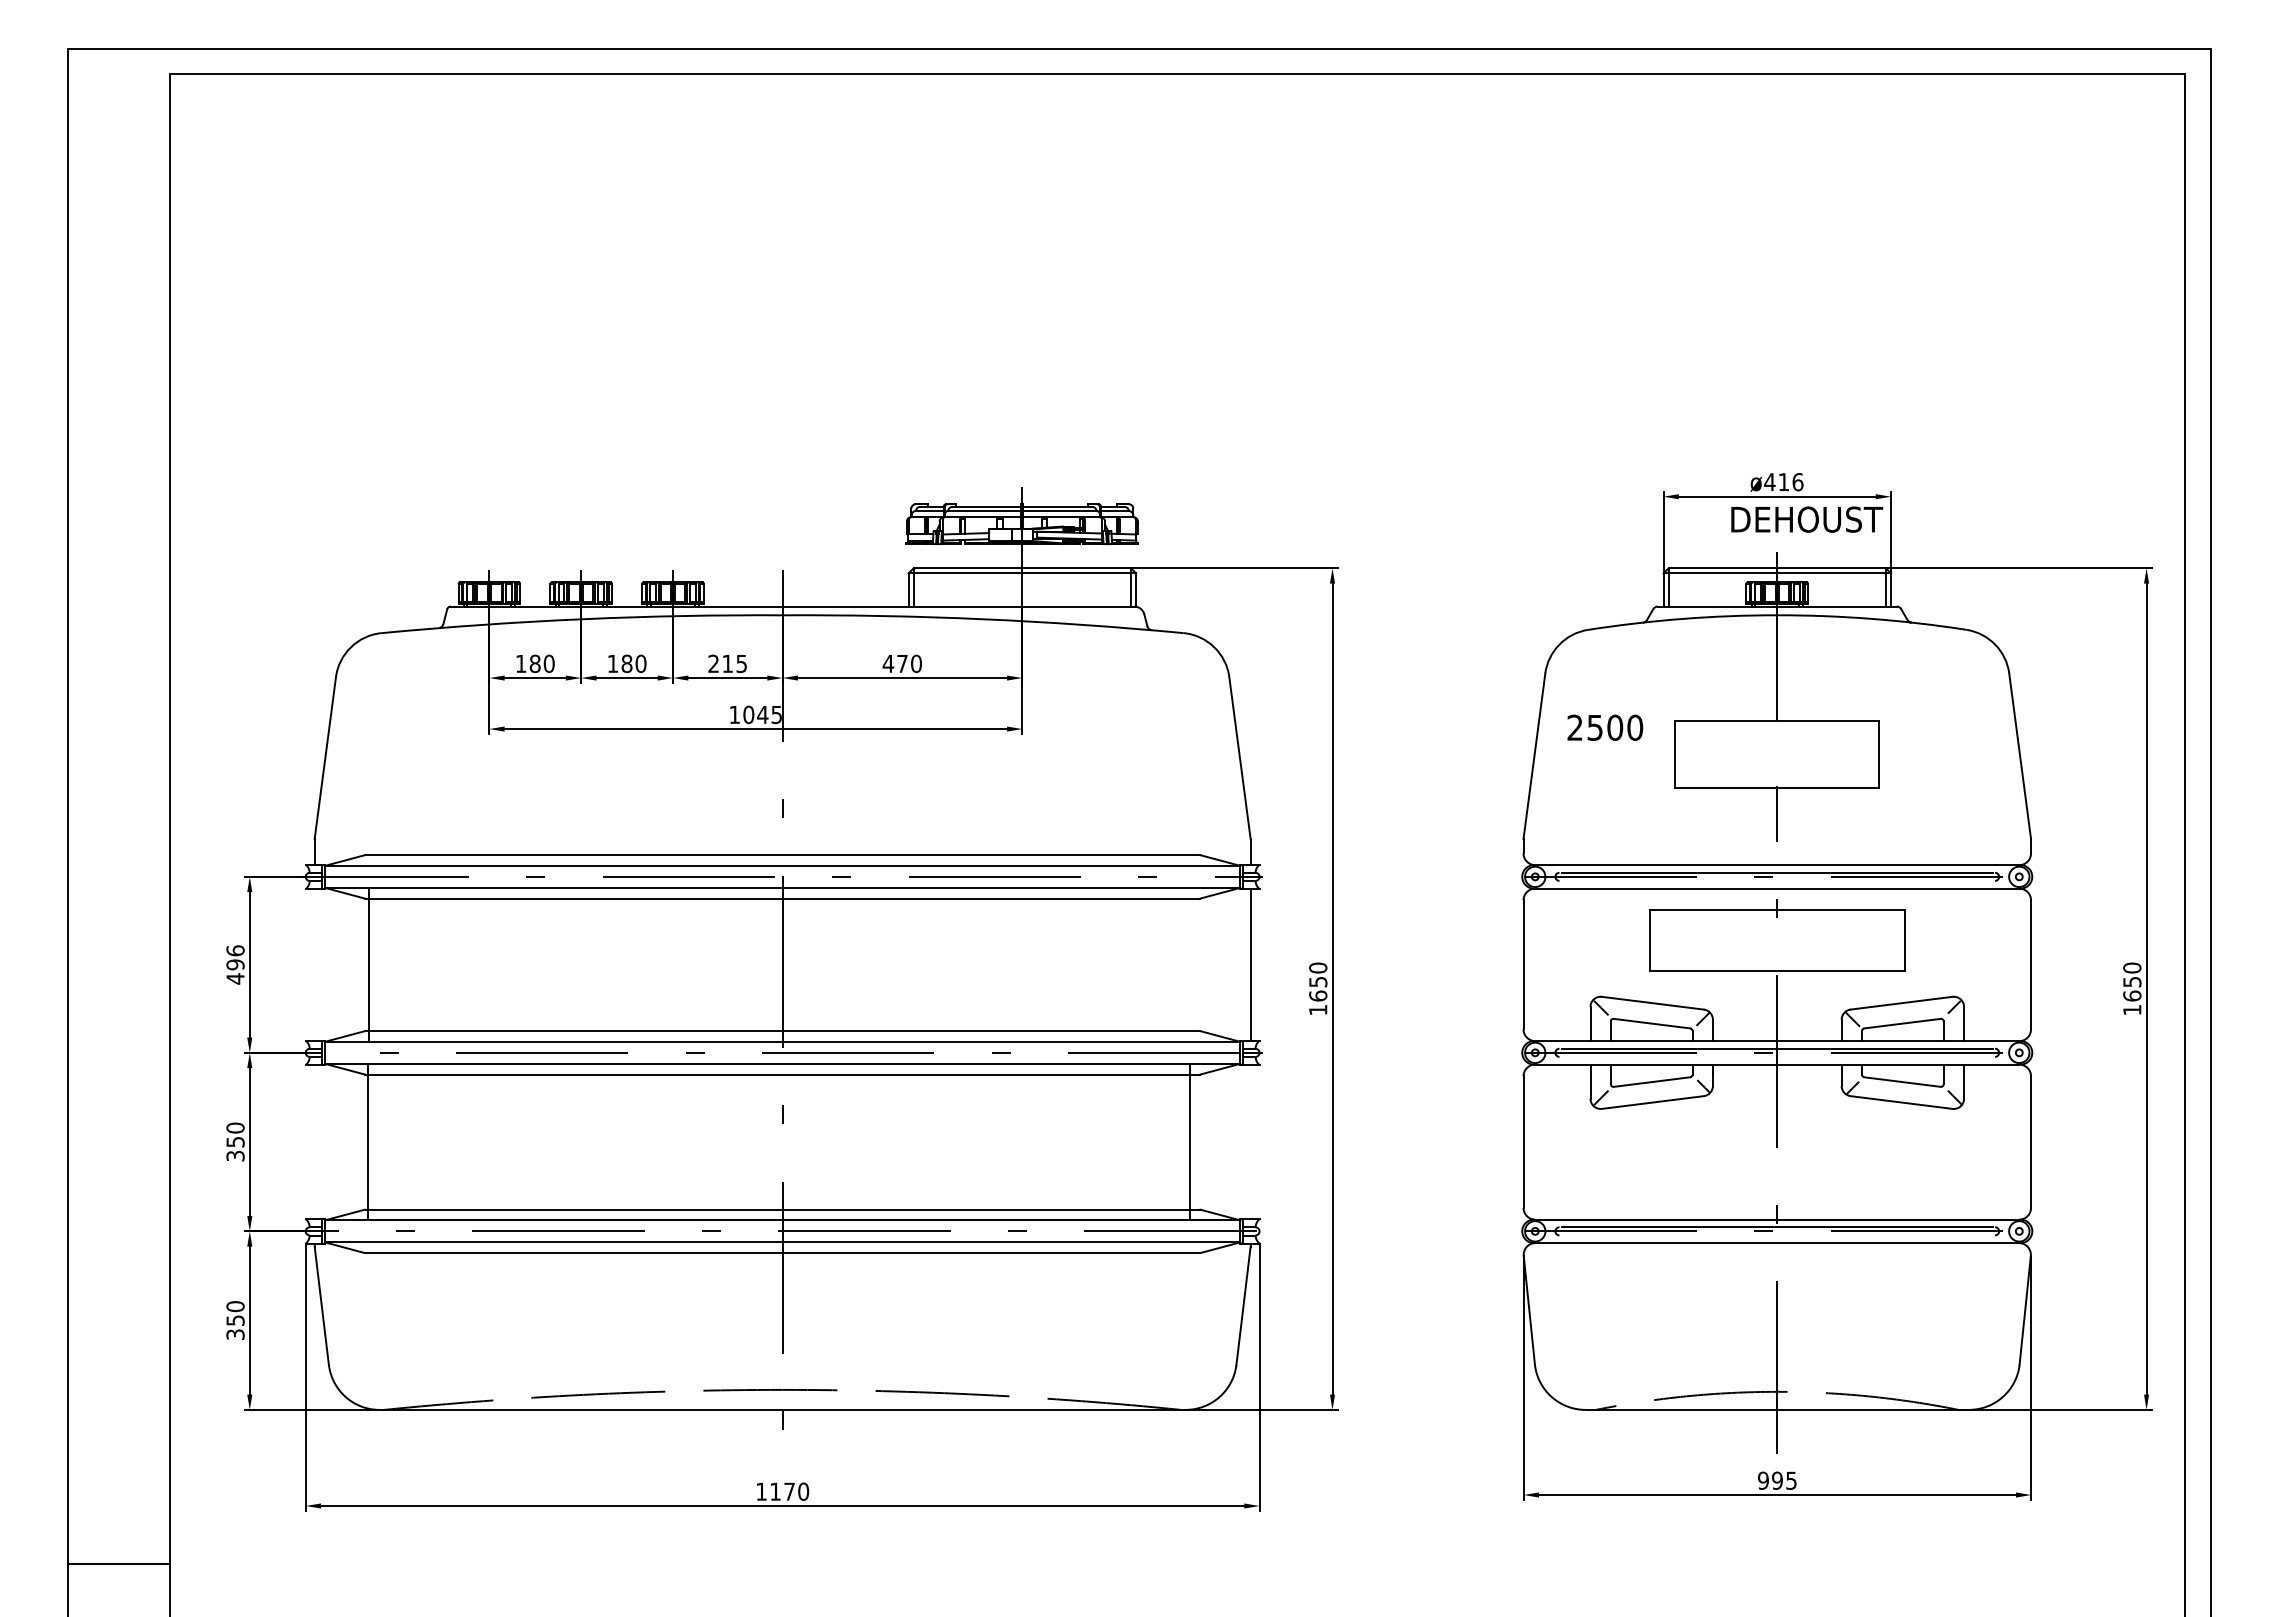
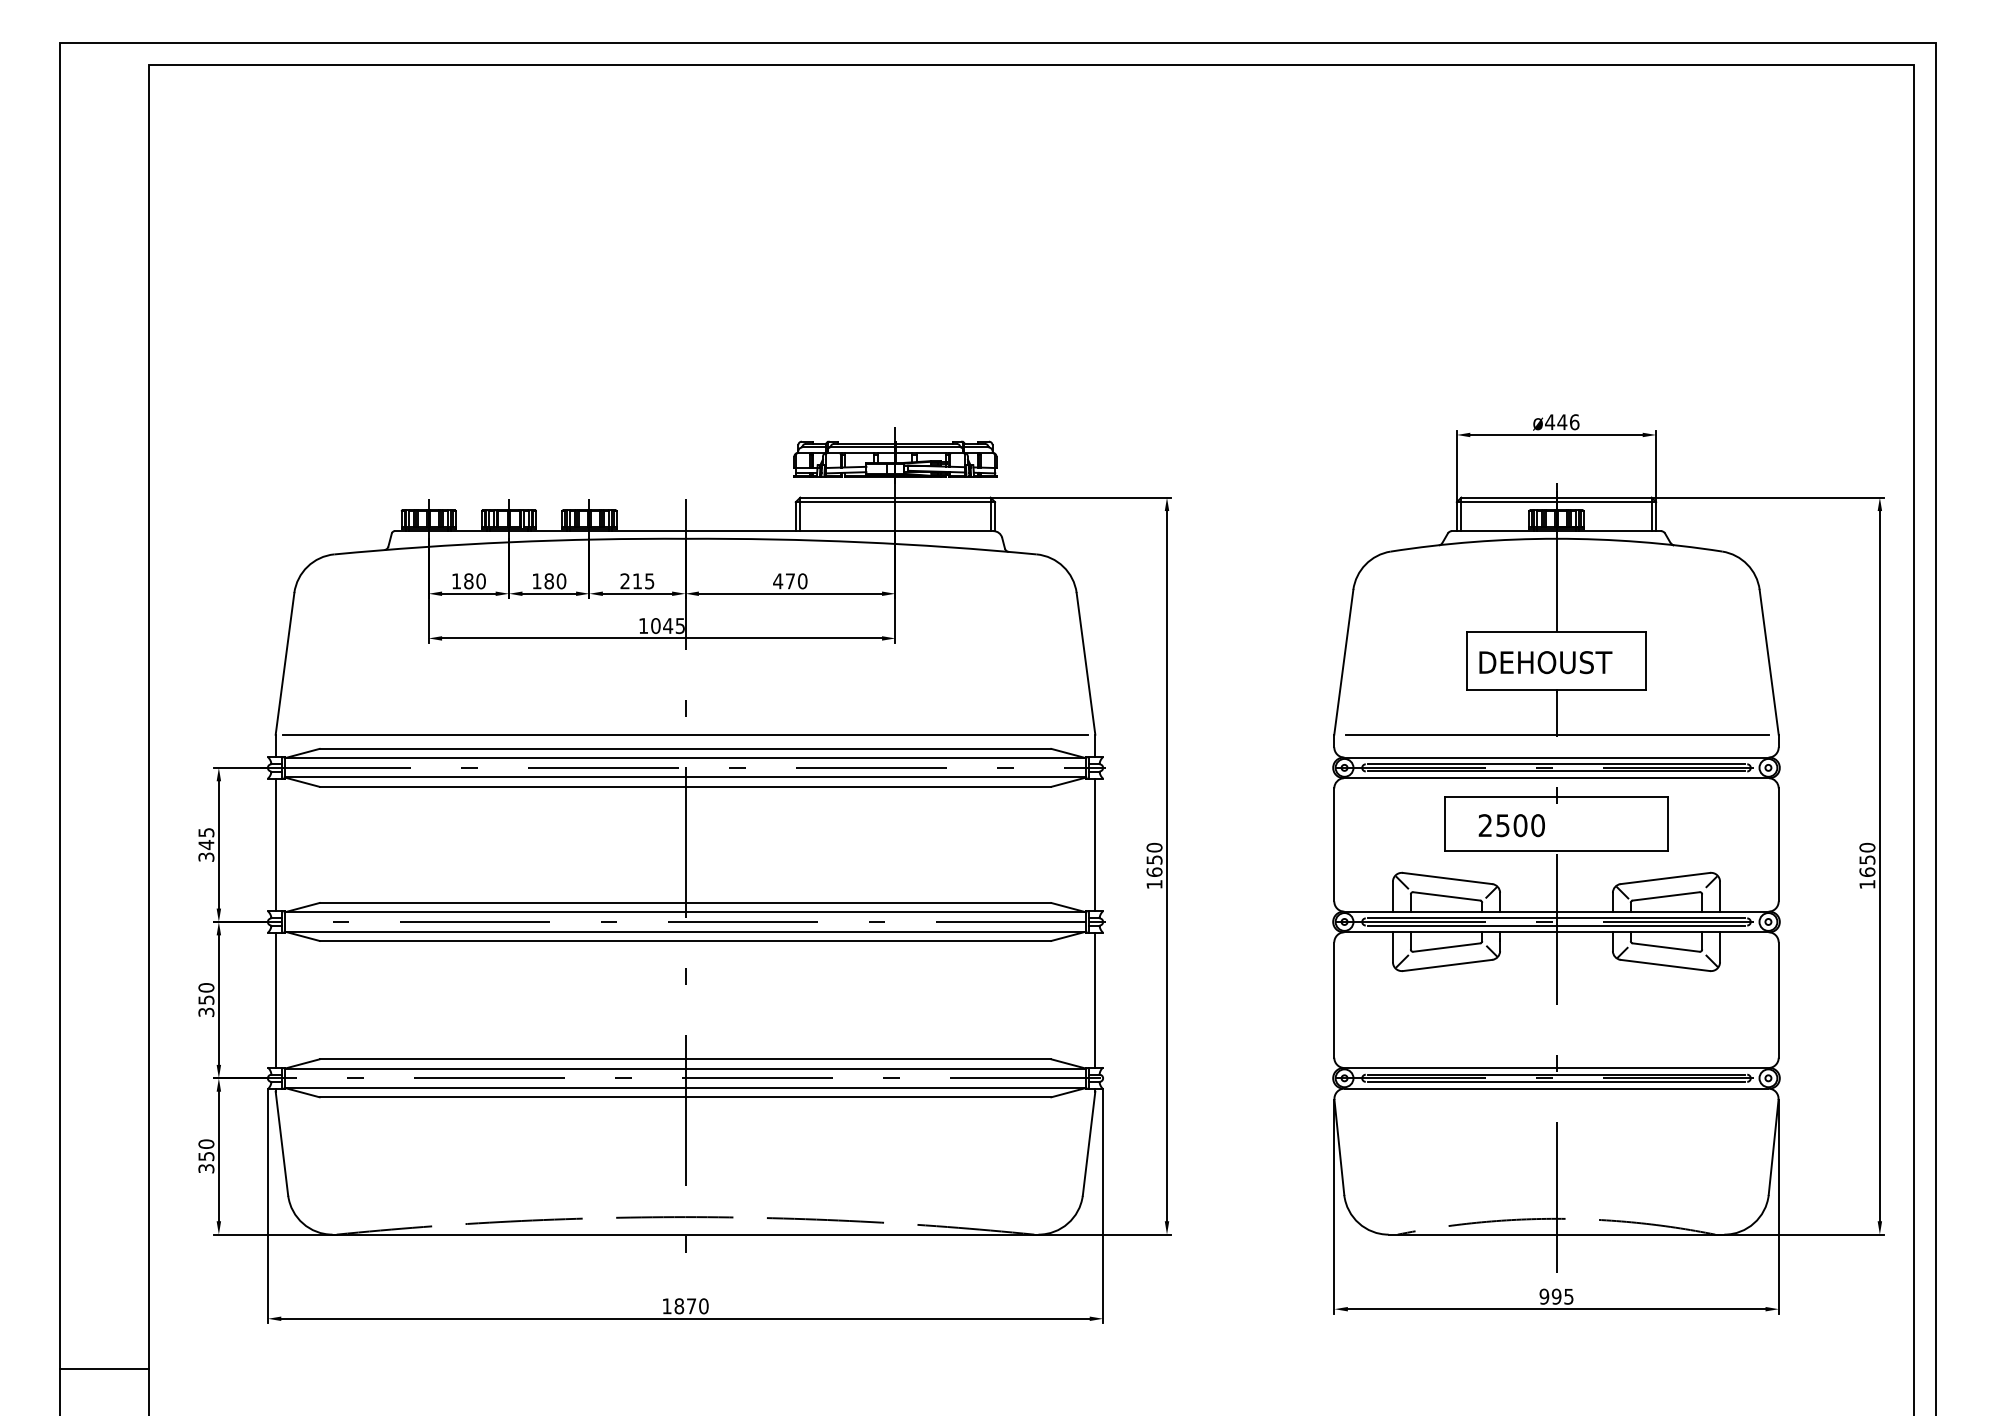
text: (1783, 482) -> (1561, 422), ø416 -> ø446
text: (1807, 519) -> (1546, 662), moved
text: (1605, 727) -> (1512, 825), moved
line: (782, 839) -> (685, 735), added
line: (1778, 839) -> (1557, 735), added
line: (1777, 880) -> (1556, 771), added
text: (235, 964) -> (206, 844), 496 -> 345
line: (368, 964) -> (275, 844), moved
line: (1777, 1056) -> (1556, 925), added
line: (367, 1142) -> (275, 1000), moved
line: (1189, 1142) -> (1095, 1000), moved
line: (1777, 1235) -> (1556, 1081), added
text: (775, 1491) -> (679, 1306), 1170 -> 1870

